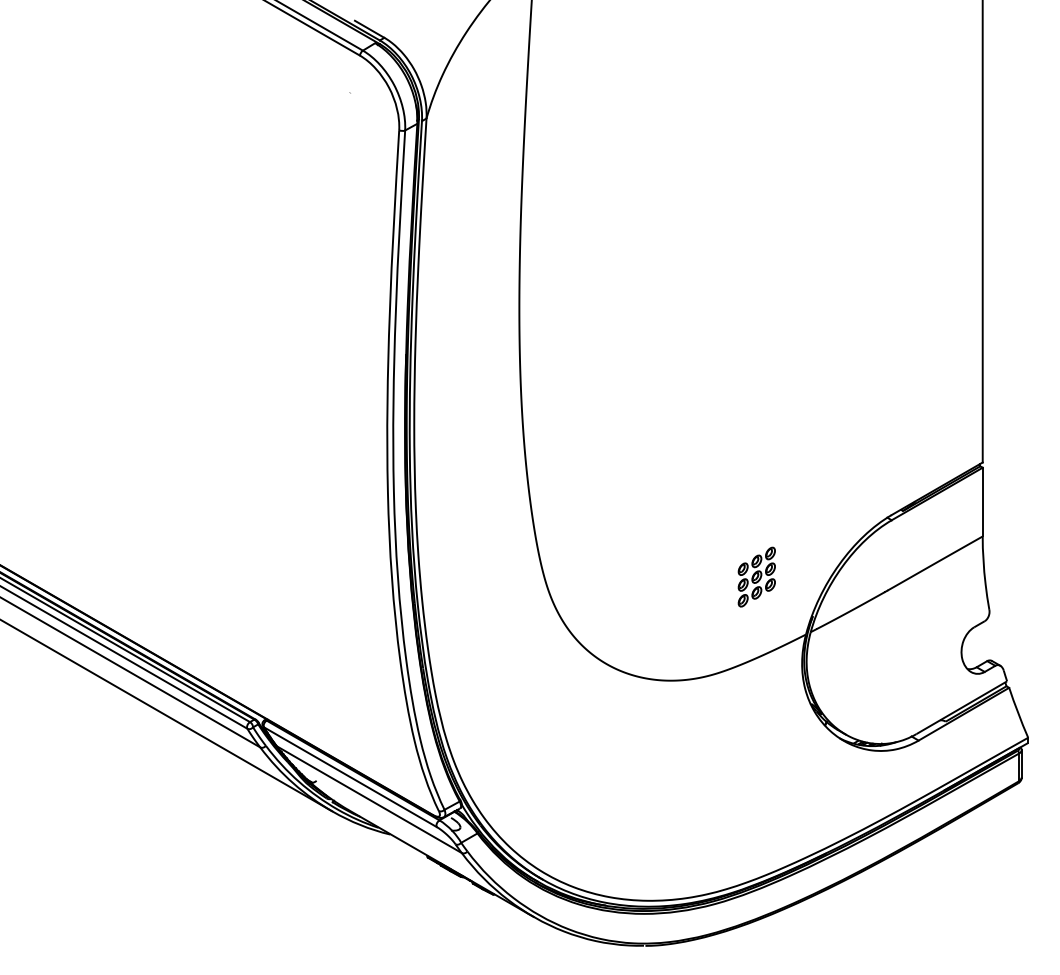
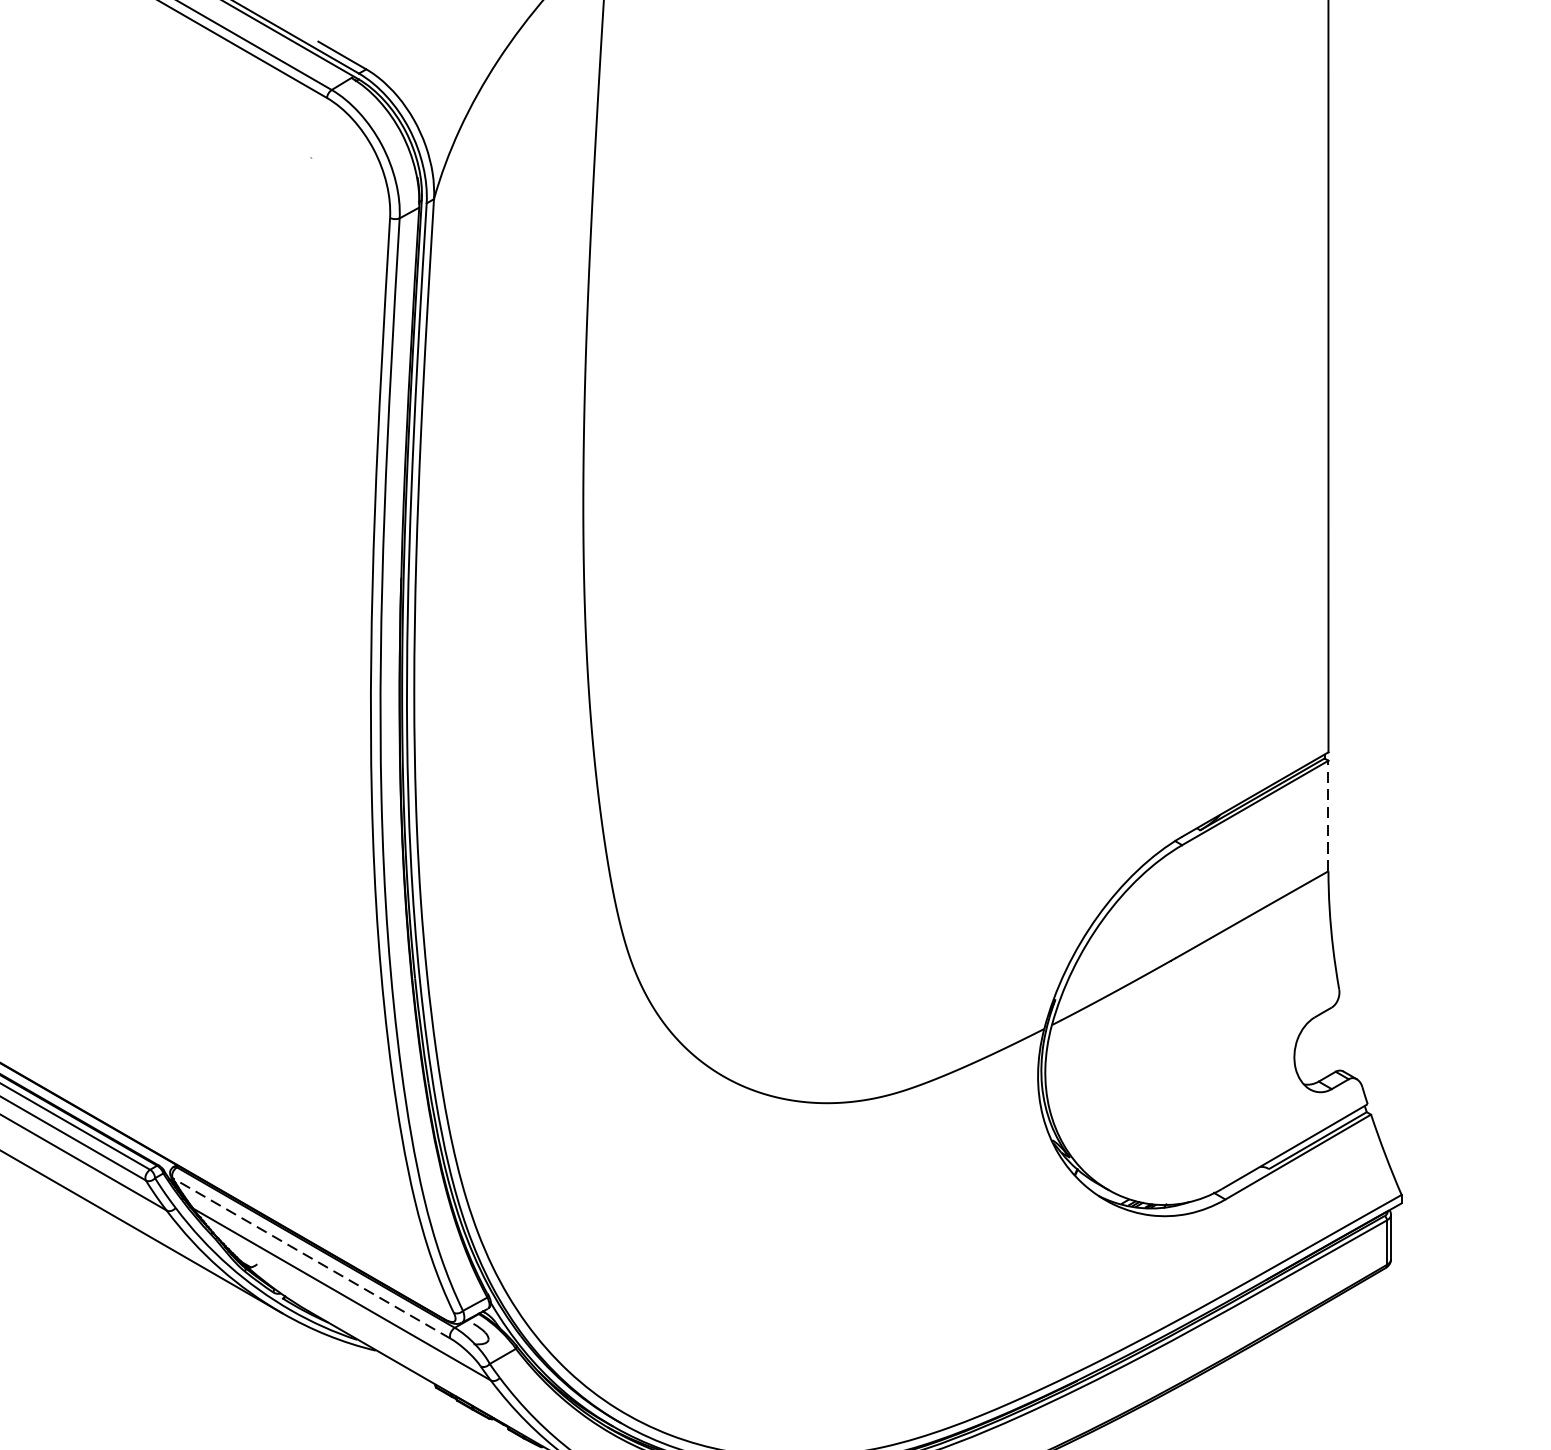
line: (982, 501) -> (1328, 815), solid -> dashed
part: (756, 576) -> (964, 935), removed
line: (350, 777) -> (311, 1258), solid -> dashed

